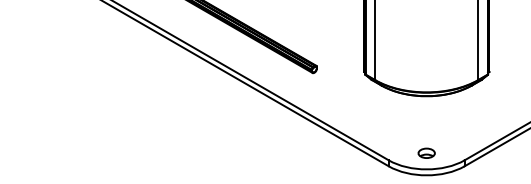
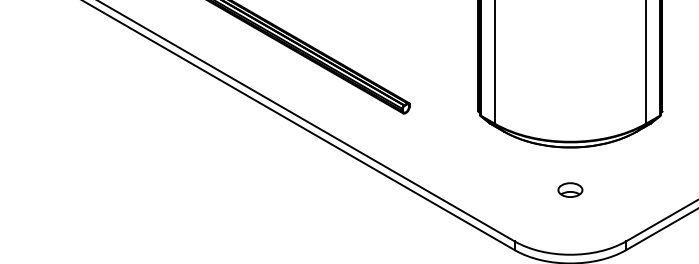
part: (426, 152) -> (570, 188), moved

